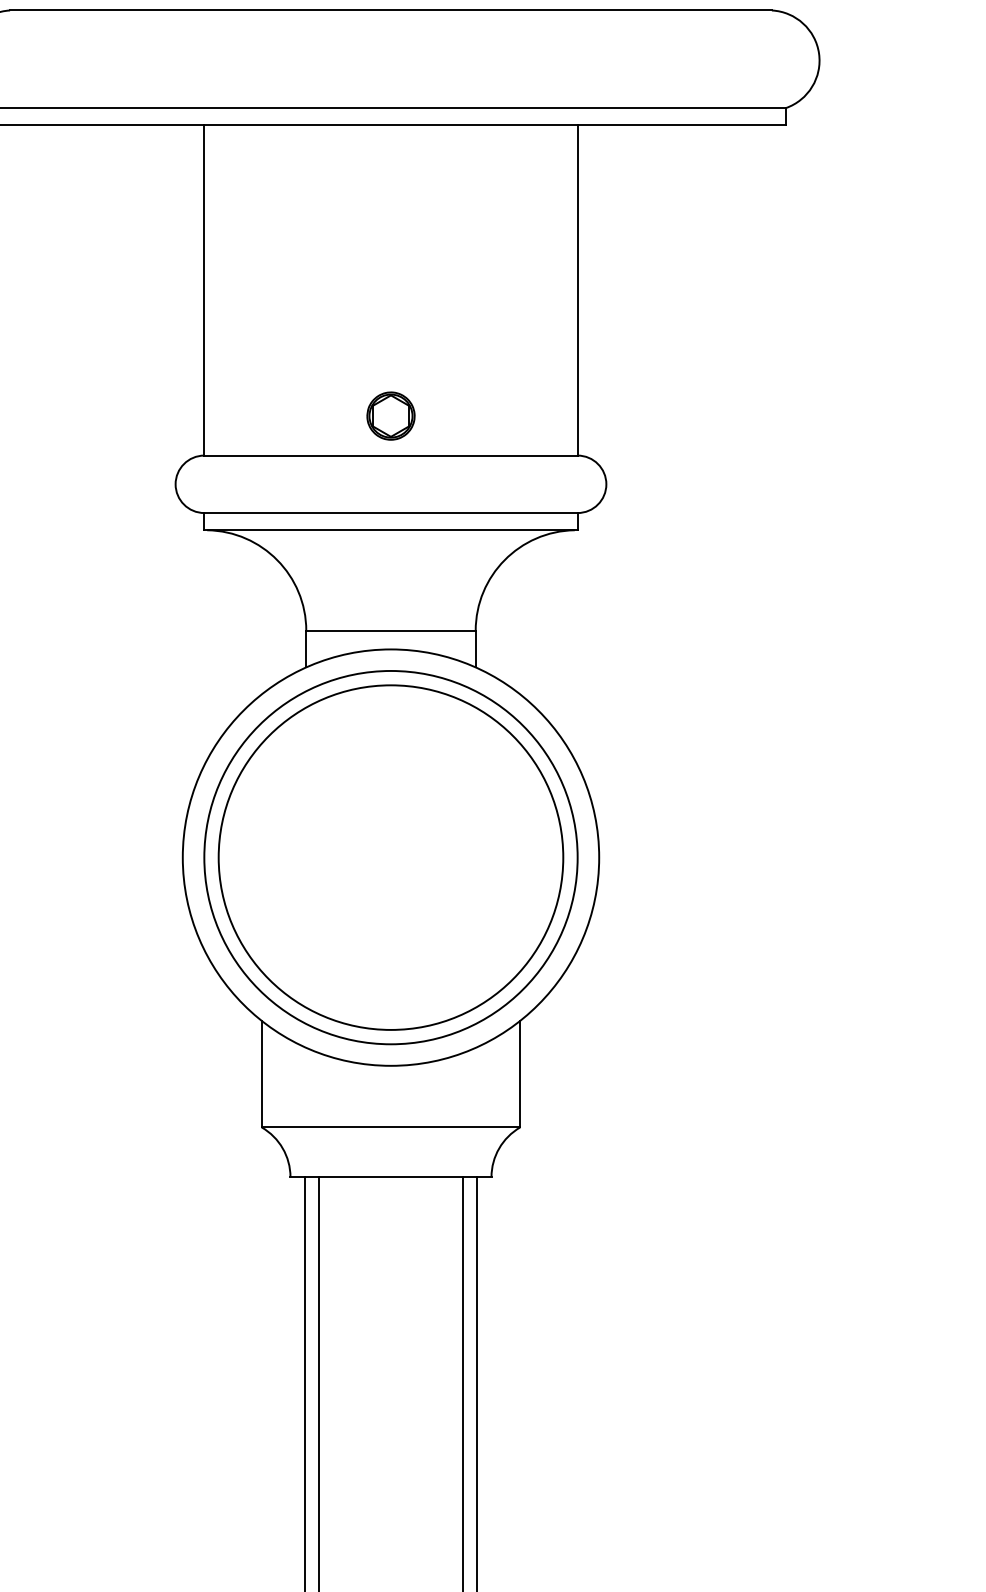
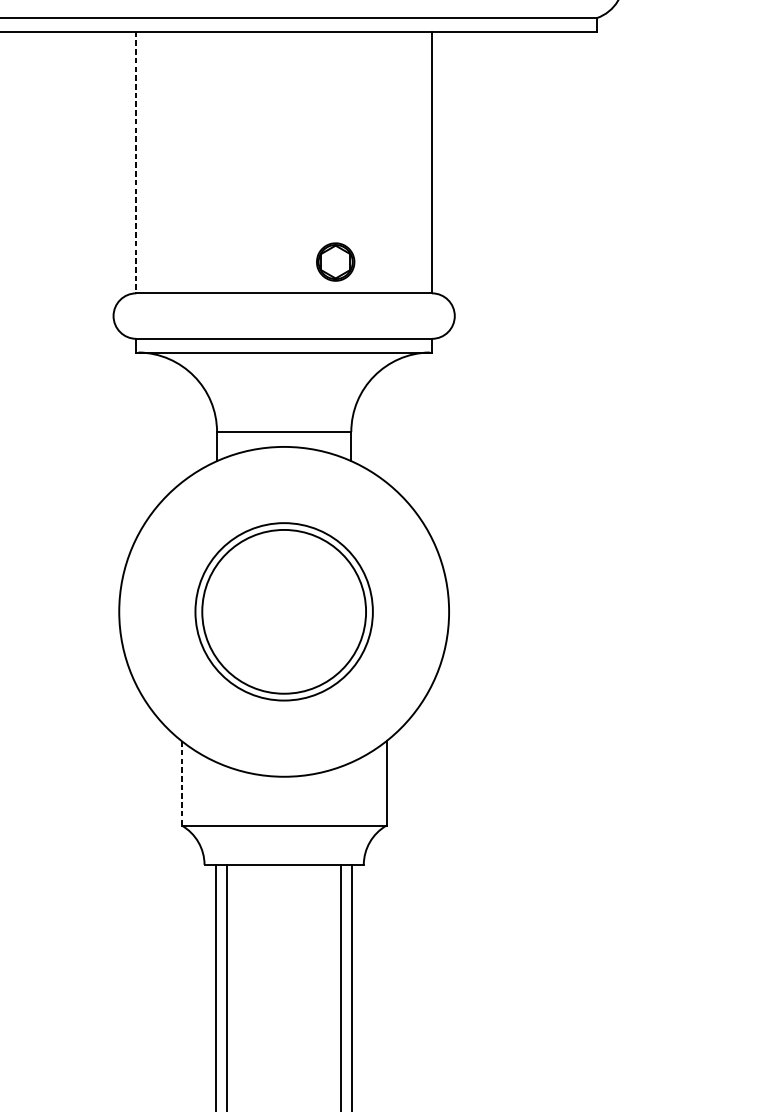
line: (204, 290) -> (136, 162), solid -> dashed
part: (390, 415) -> (335, 261), moved
circle: (390, 857) -> (283, 611), size x0.6
circle: (390, 857) -> (283, 611), size x0.6
line: (261, 1074) -> (181, 783), solid -> dashed

